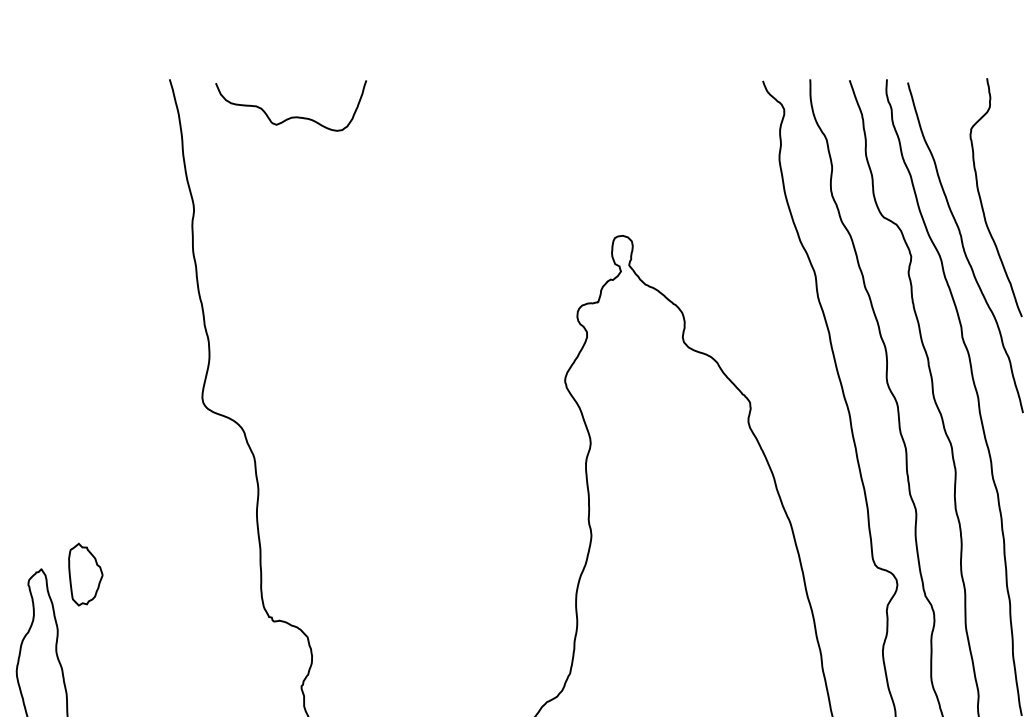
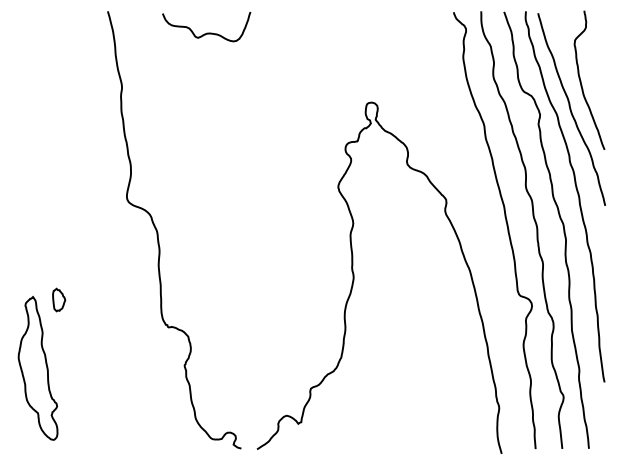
curve: (290, 115) -> (206, 32), moved
part: (86, 573) -> (59, 299), size x0.62

